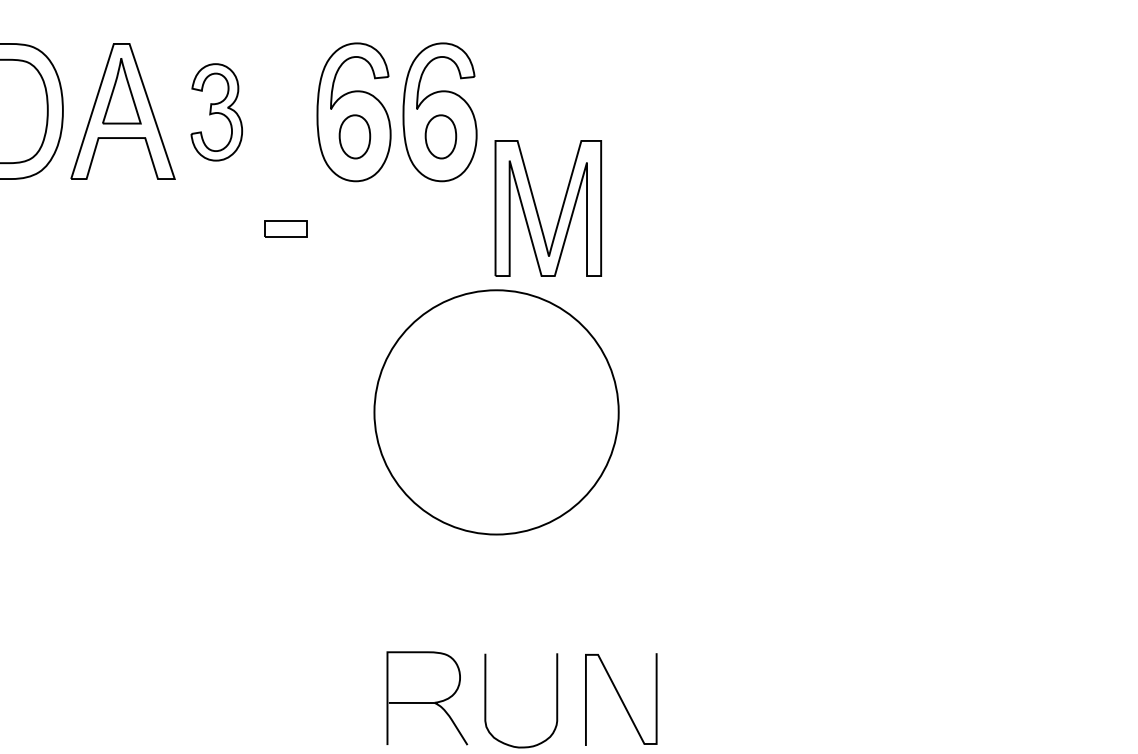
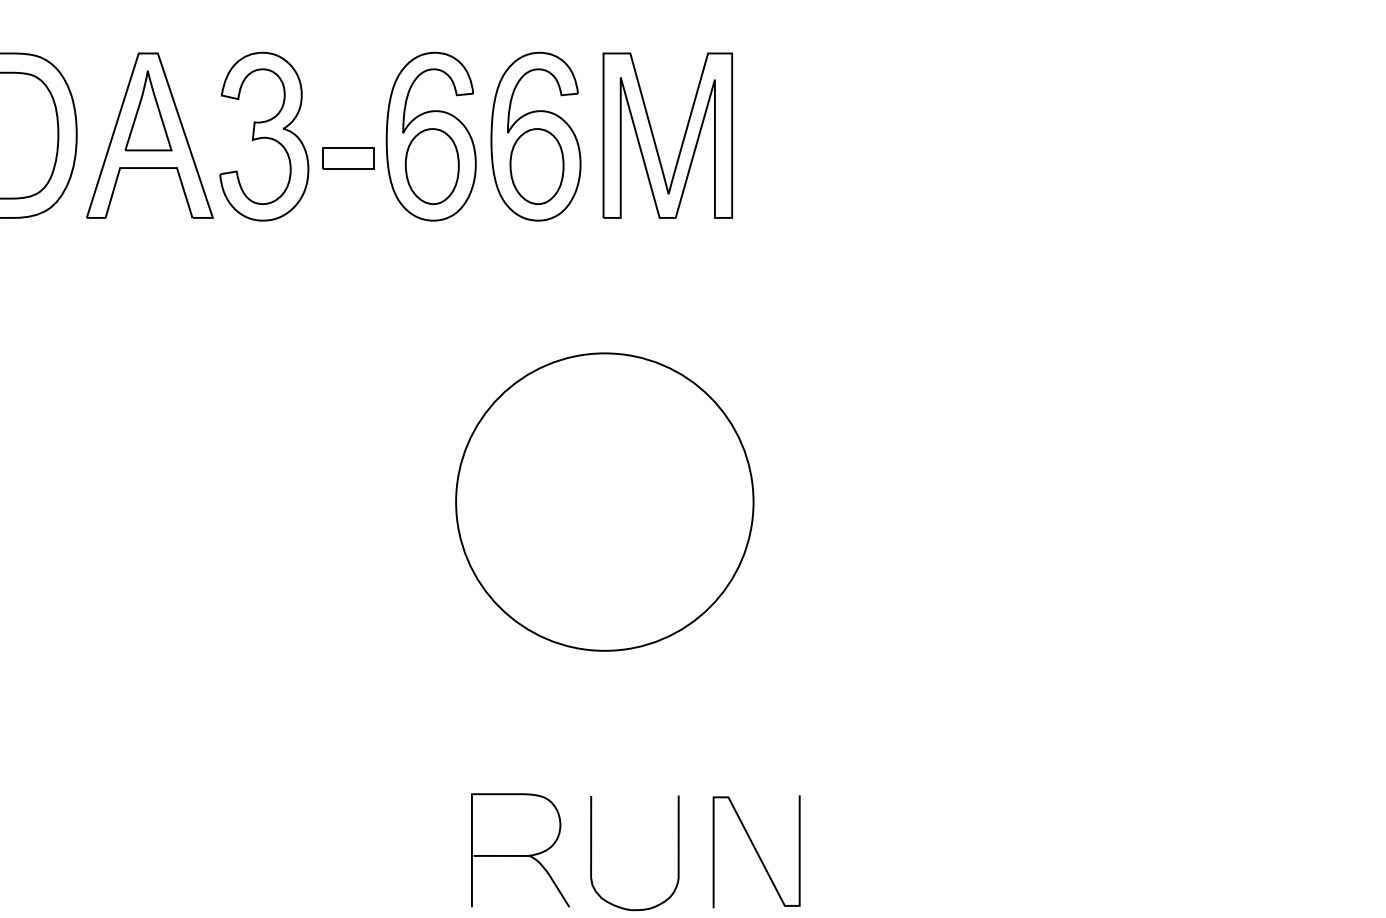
part: (216, 112) -> (263, 136), size x1.43
part: (354, 136) -> (431, 166), size x1.43
part: (440, 136) -> (536, 166), size x1.43
part: (538, 212) -> (655, 140), moved
part: (285, 228) -> (347, 157), moved

